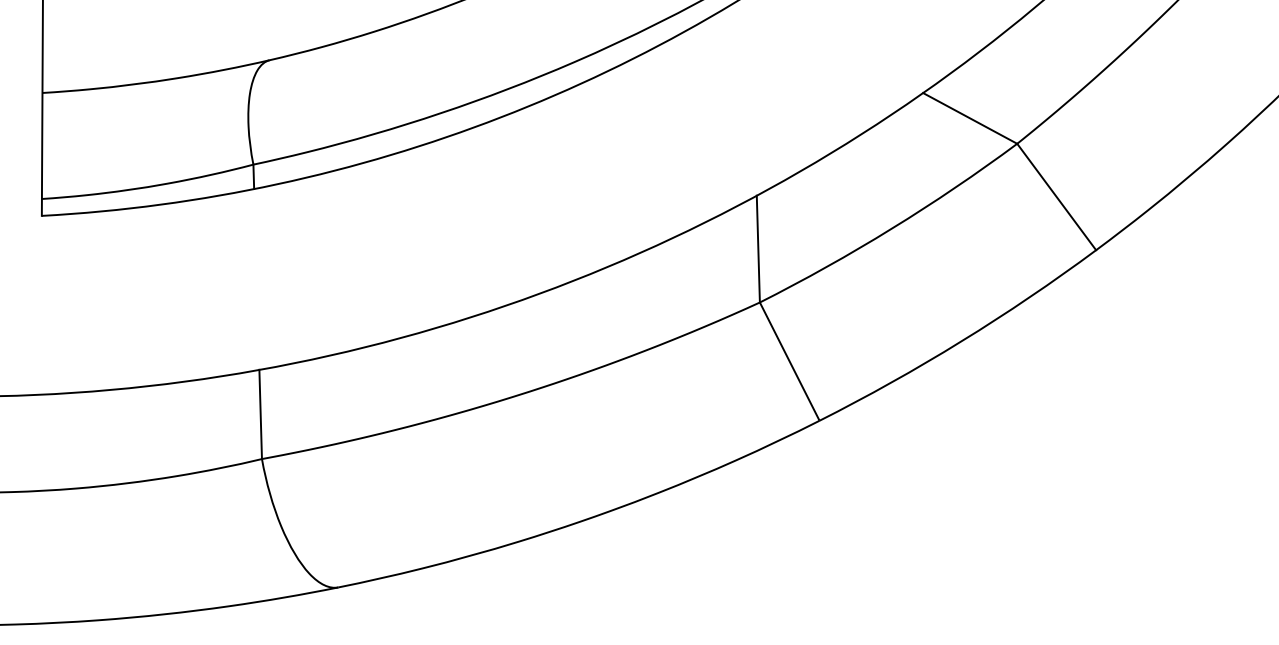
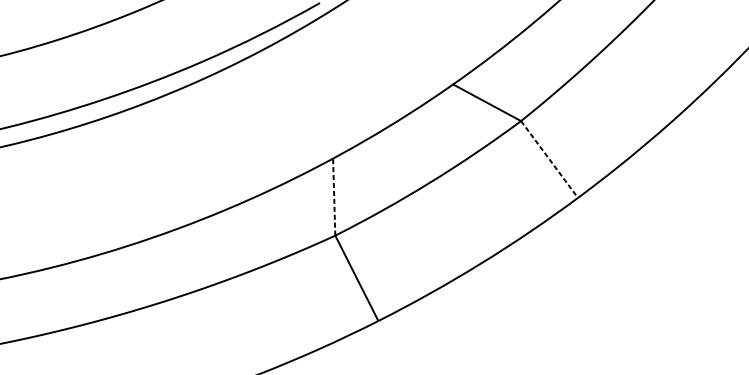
line: (1056, 197) -> (549, 159), solid -> dashed
line: (758, 248) -> (334, 196), solid -> dashed

